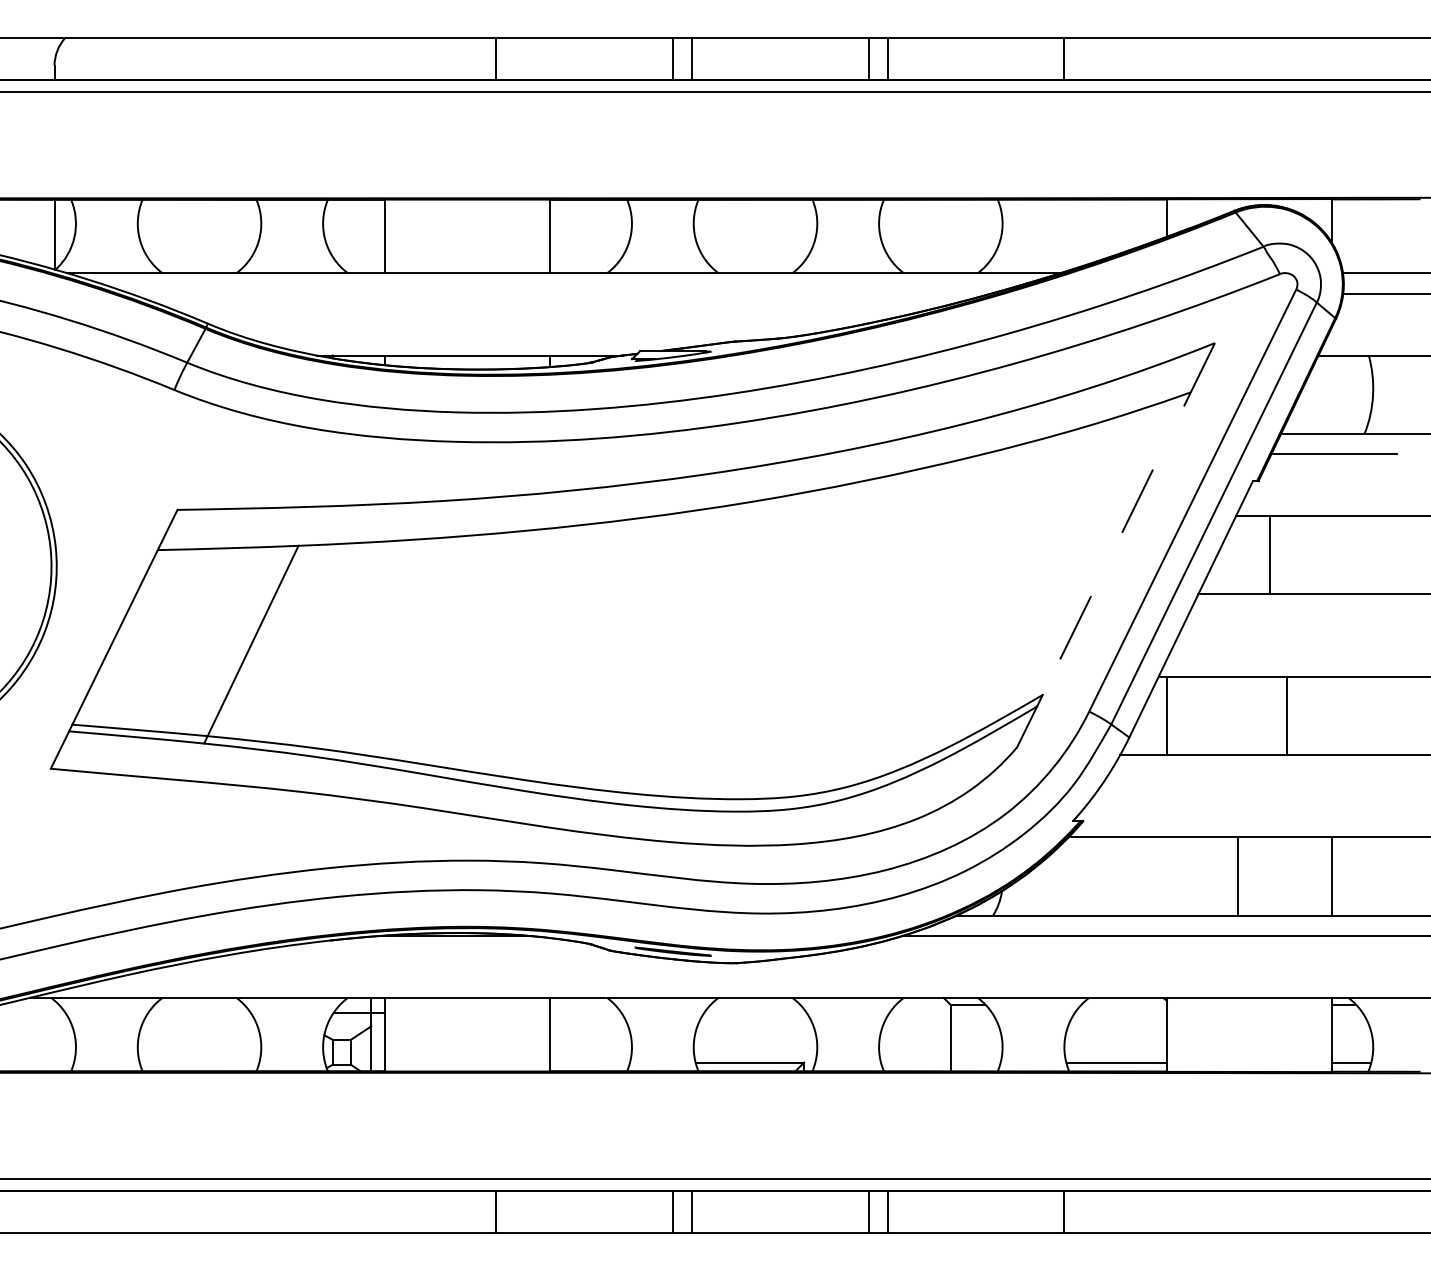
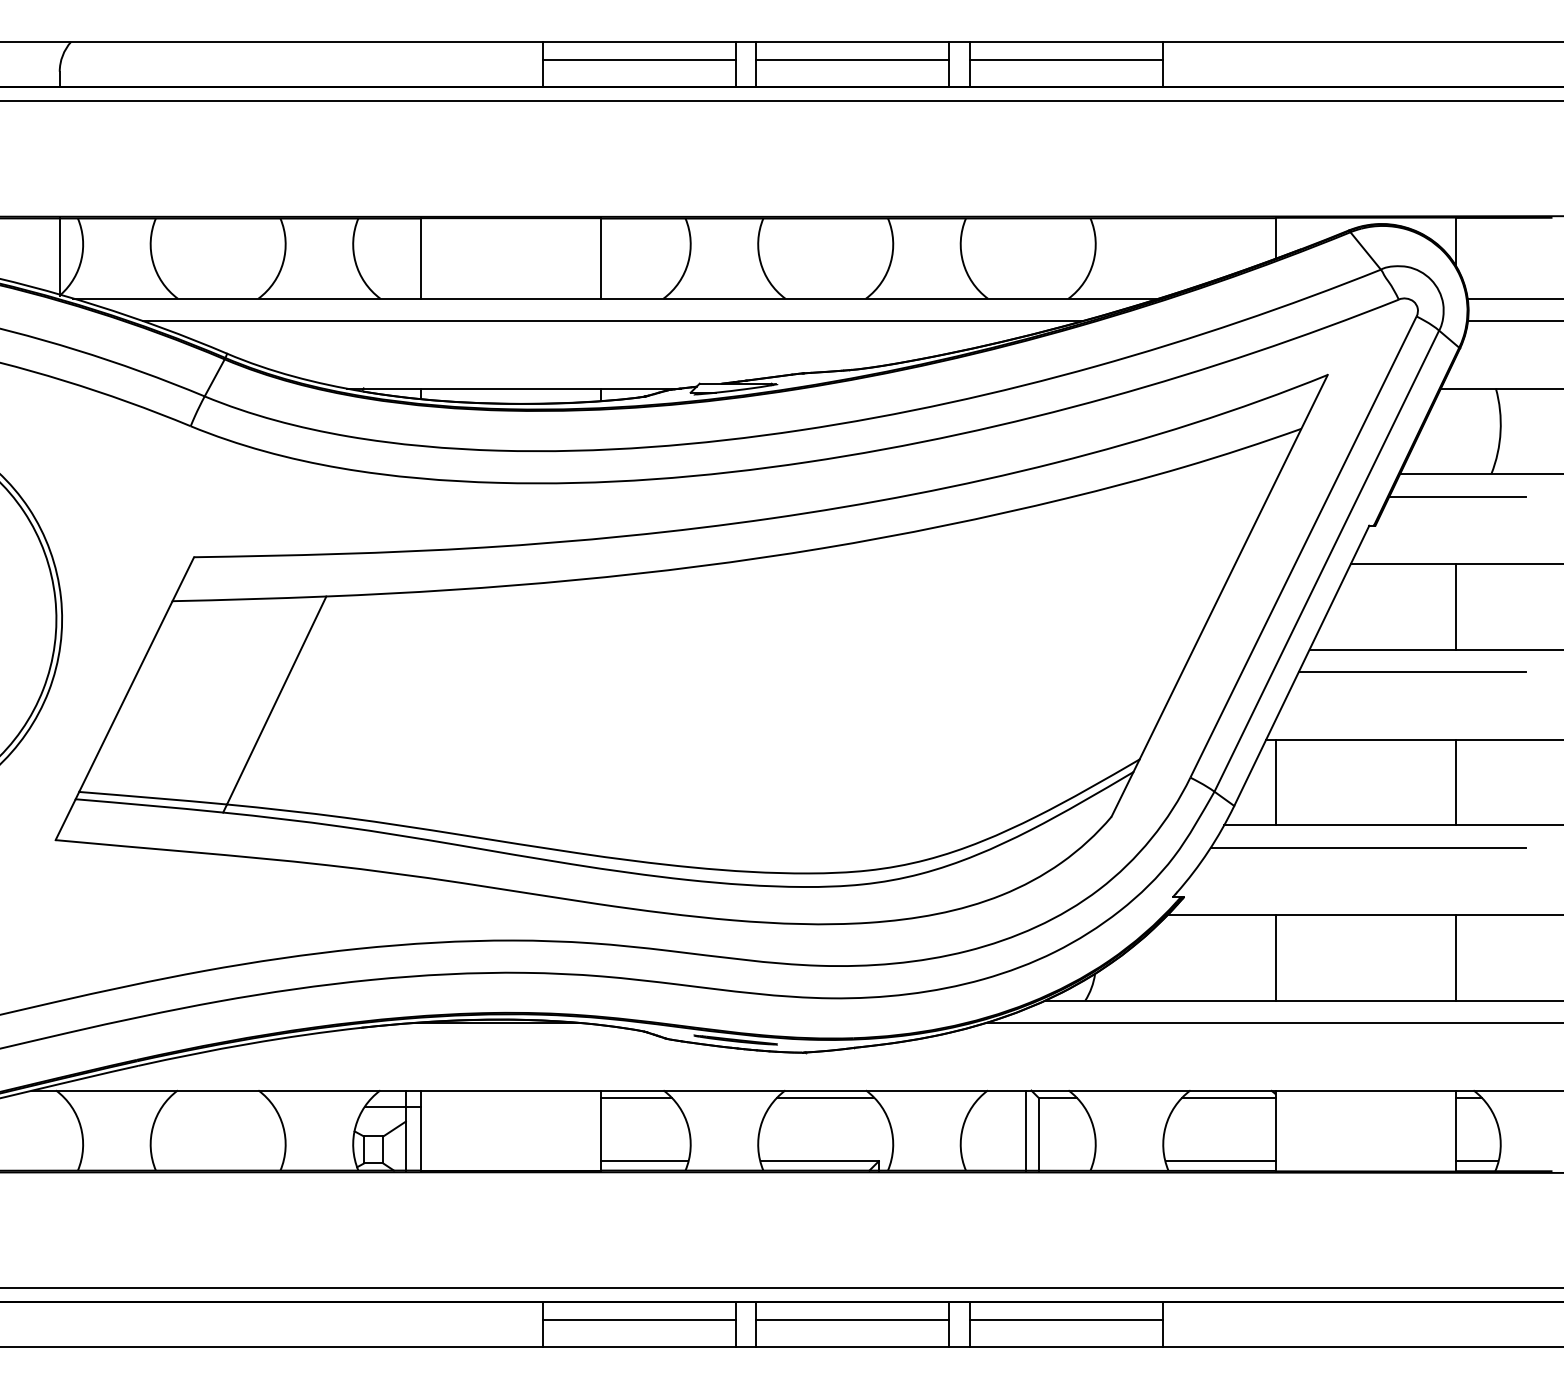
line: (584, 54) -> (638, 59), added
line: (780, 54) -> (852, 59), added
line: (975, 54) -> (1066, 59), added
line: (560, 294) -> (612, 321), added
line: (1128, 519) -> (1233, 567), dashed -> solid
line: (1269, 554) -> (1455, 606), moved
line: (1292, 615) -> (1412, 672), added
line: (1286, 716) -> (1455, 782), moved
line: (1252, 775) -> (1368, 847), added
line: (1237, 876) -> (1275, 957), moved
line: (581, 1005) -> (635, 1098), added
line: (755, 1005) -> (825, 1098), added
line: (1124, 1005) -> (1228, 1098), added
line: (938, 1034) -> (1025, 1130), added
line: (589, 1062) -> (644, 1161), added
line: (584, 1207) -> (638, 1319), added
line: (780, 1207) -> (852, 1319), added
line: (975, 1207) -> (1066, 1319), added

